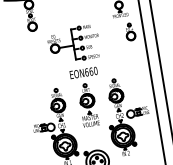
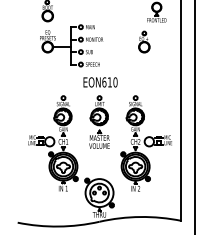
part: (130, 31) -> (144, 41), moved
part: (74, 44) -> (71, 45), moved
text: (90, 71) -> (109, 82), EON660 -> EON610

